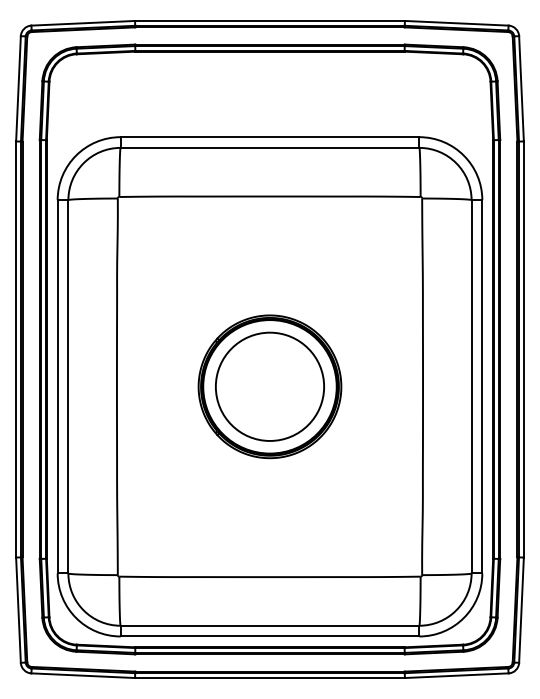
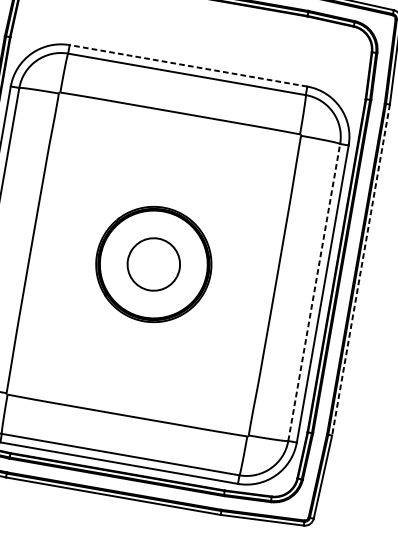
line: (269, 137) -> (188, 66), solid -> dashed
line: (523, 349) -> (360, 270), solid -> dashed
circle: (269, 386) -> (153, 264), size x0.6
line: (471, 386) -> (314, 292), solid -> dashed

